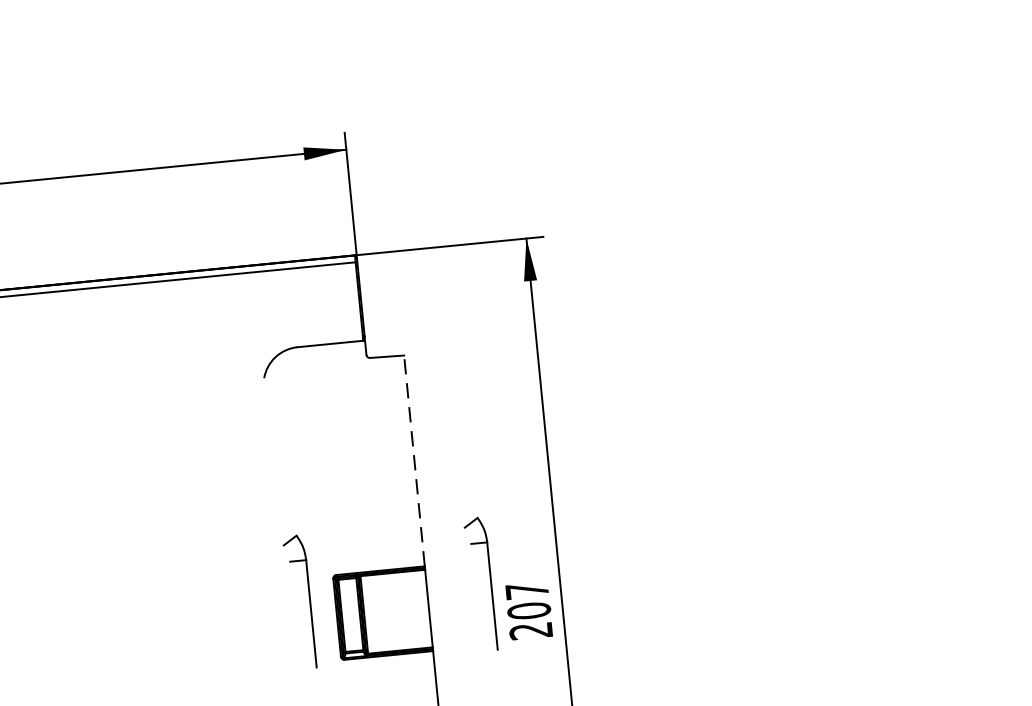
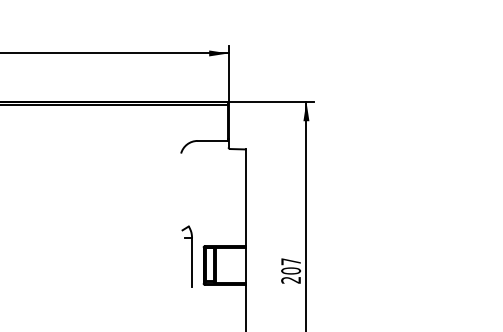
line: (414, 460) -> (245, 197), dashed -> solid
part: (478, 583) -> (269, 256), removed

